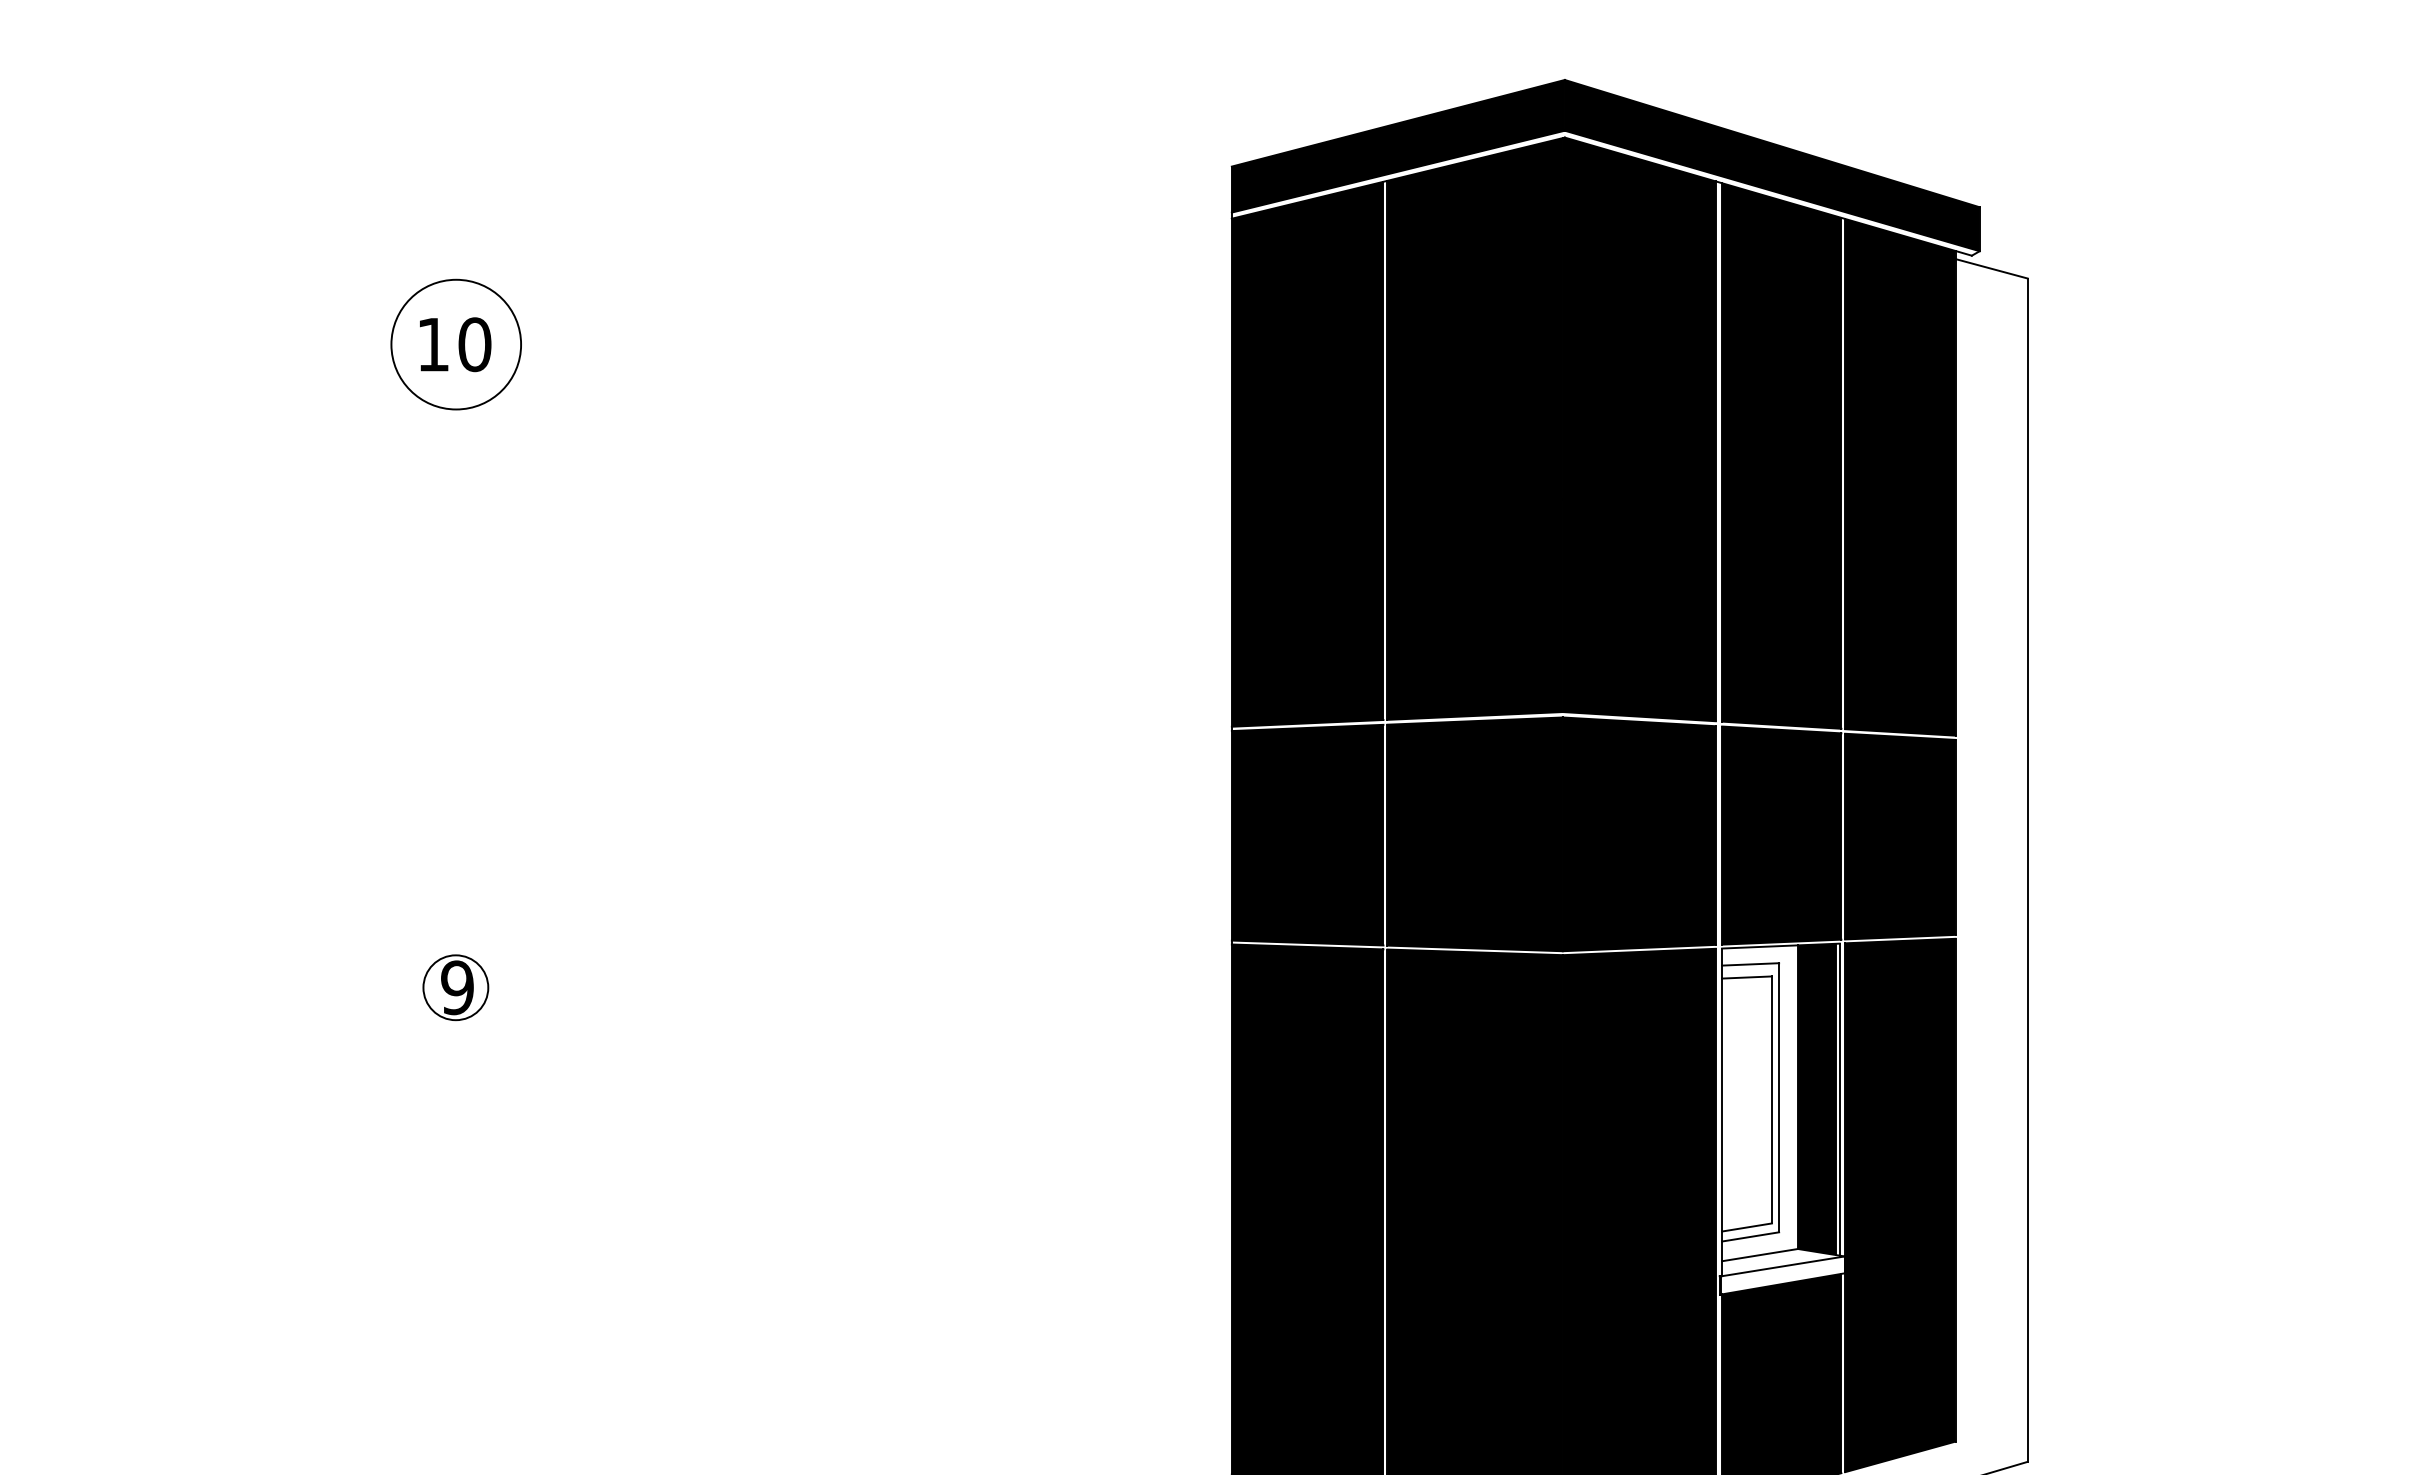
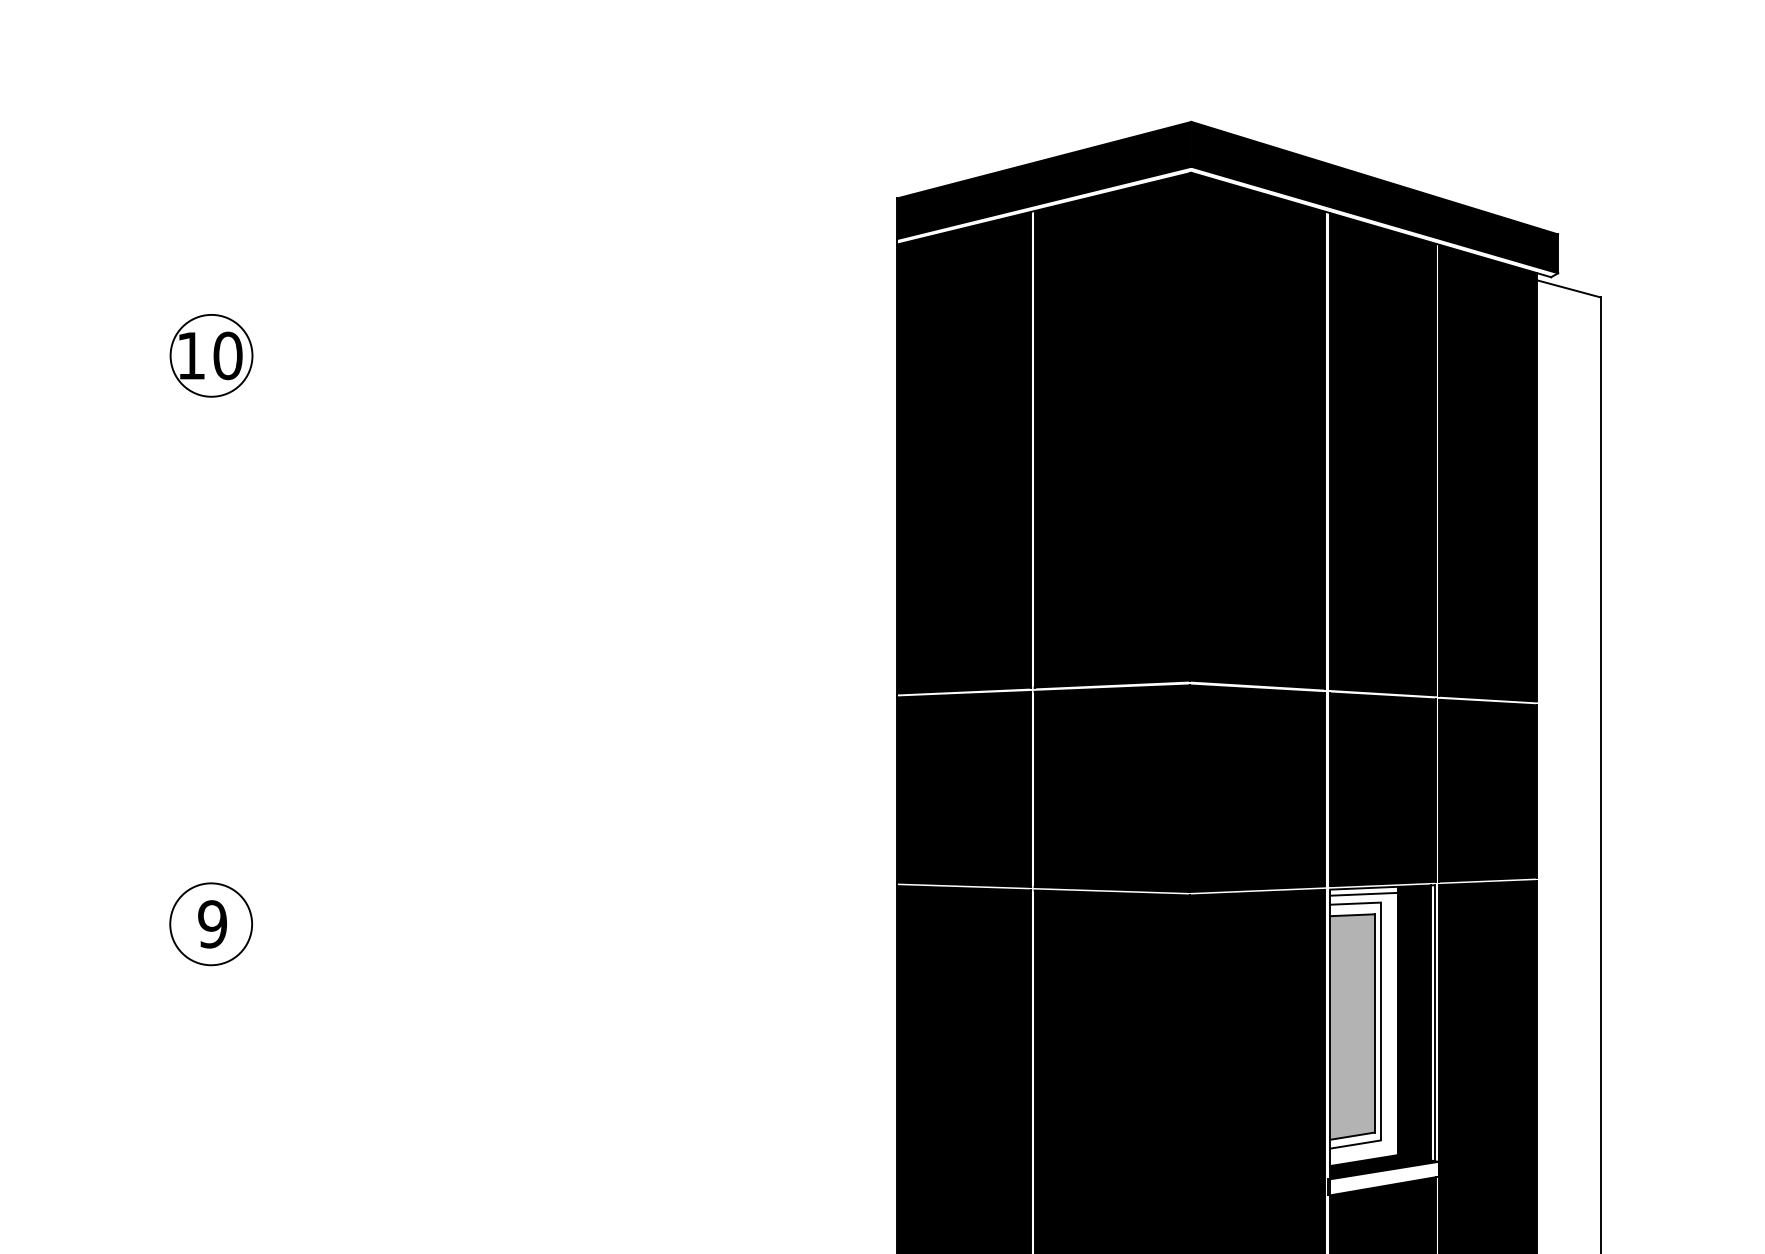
circle: (455, 344) -> (210, 355), size x0.71
line: (1760, 953) -> (1364, 894), added
circle: (455, 987) -> (210, 924), size x1.43
fill: (1746, 1103) -> (1351, 1026), added
fill: (1783, 1262) -> (1384, 1167), added

